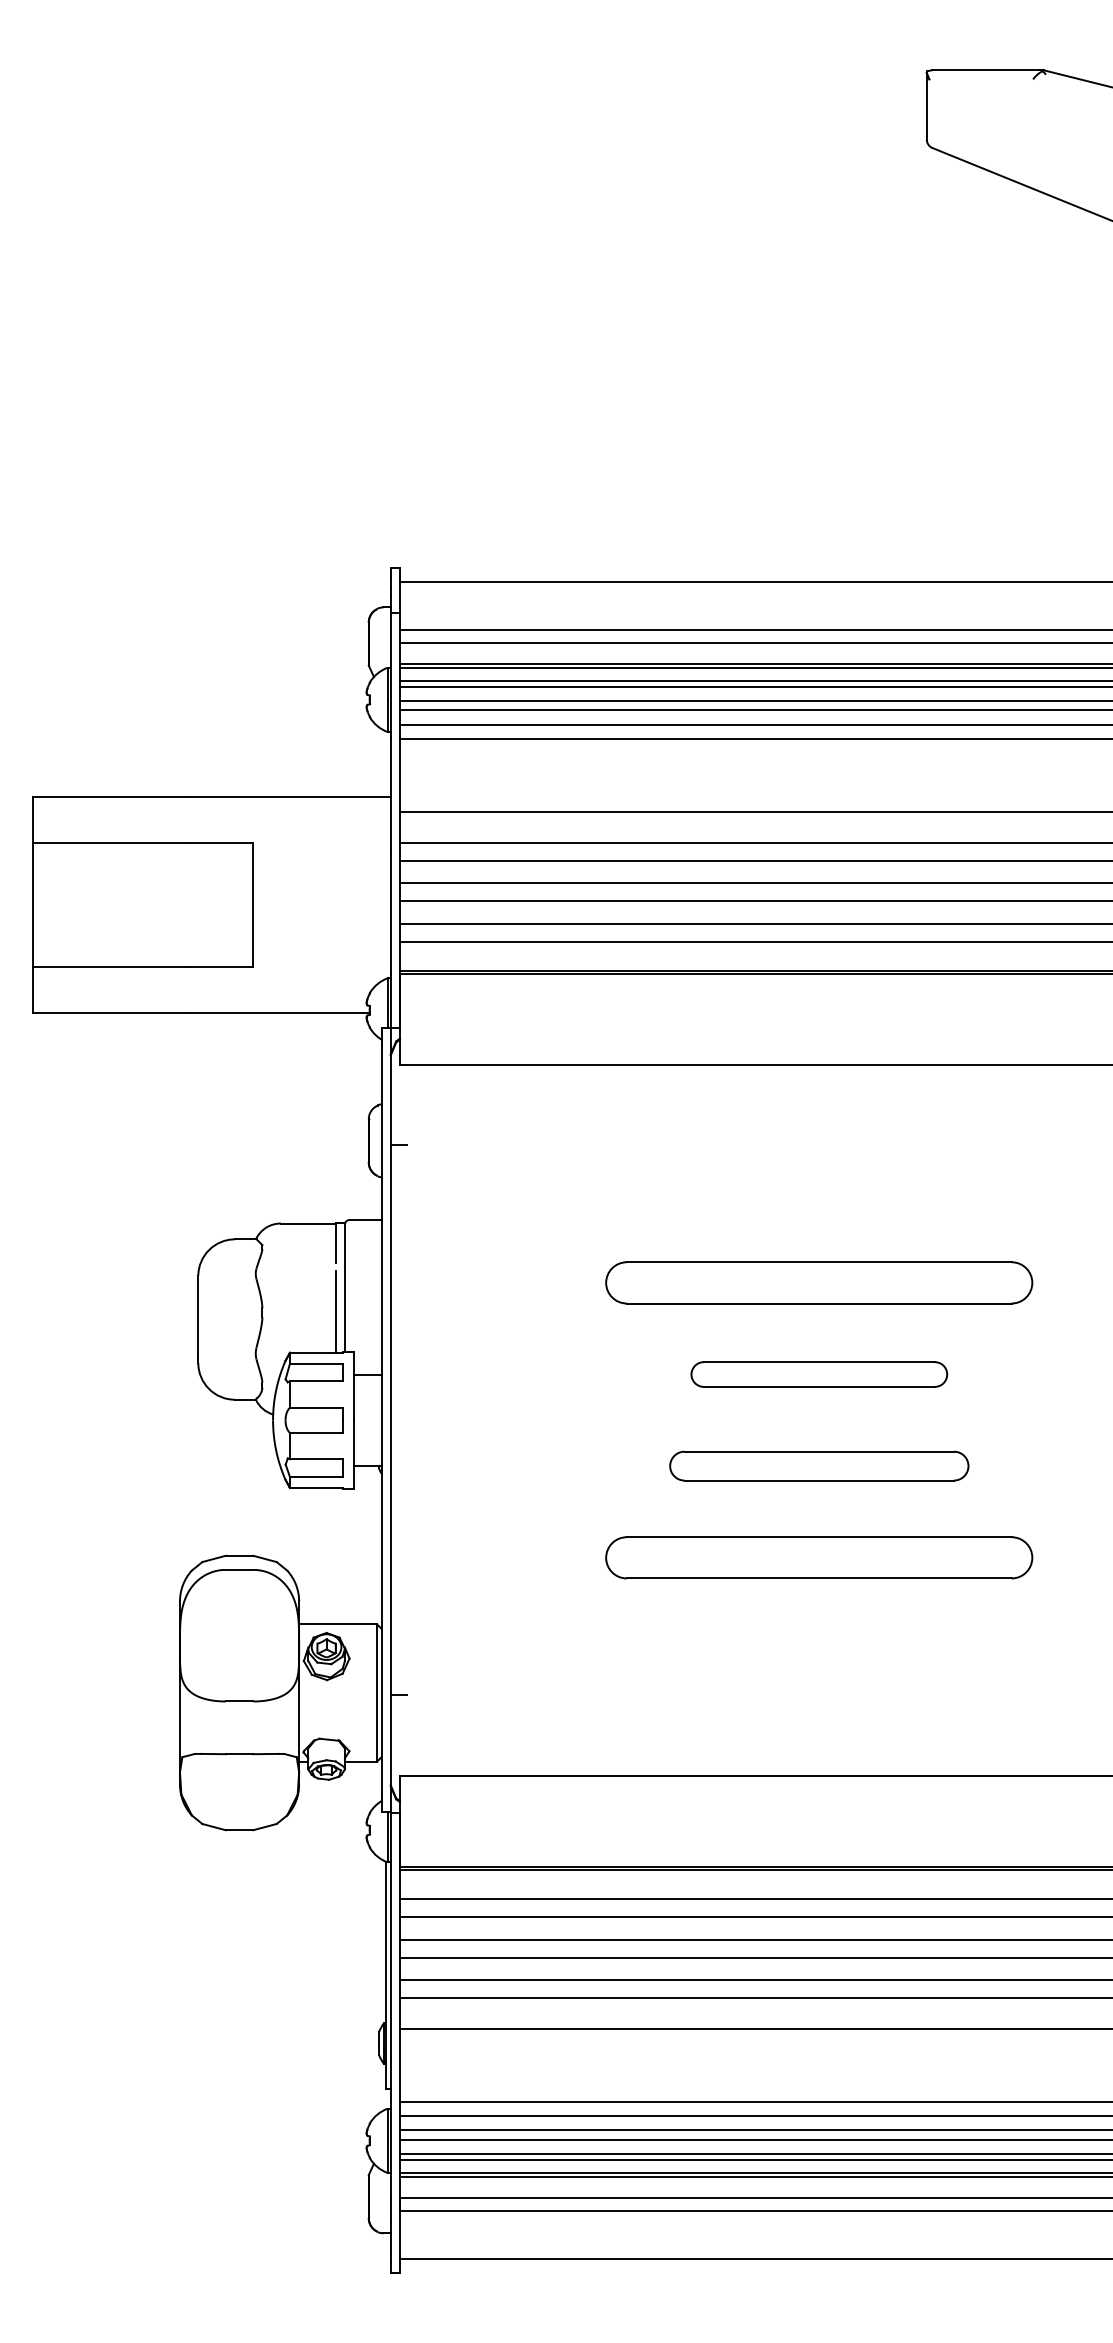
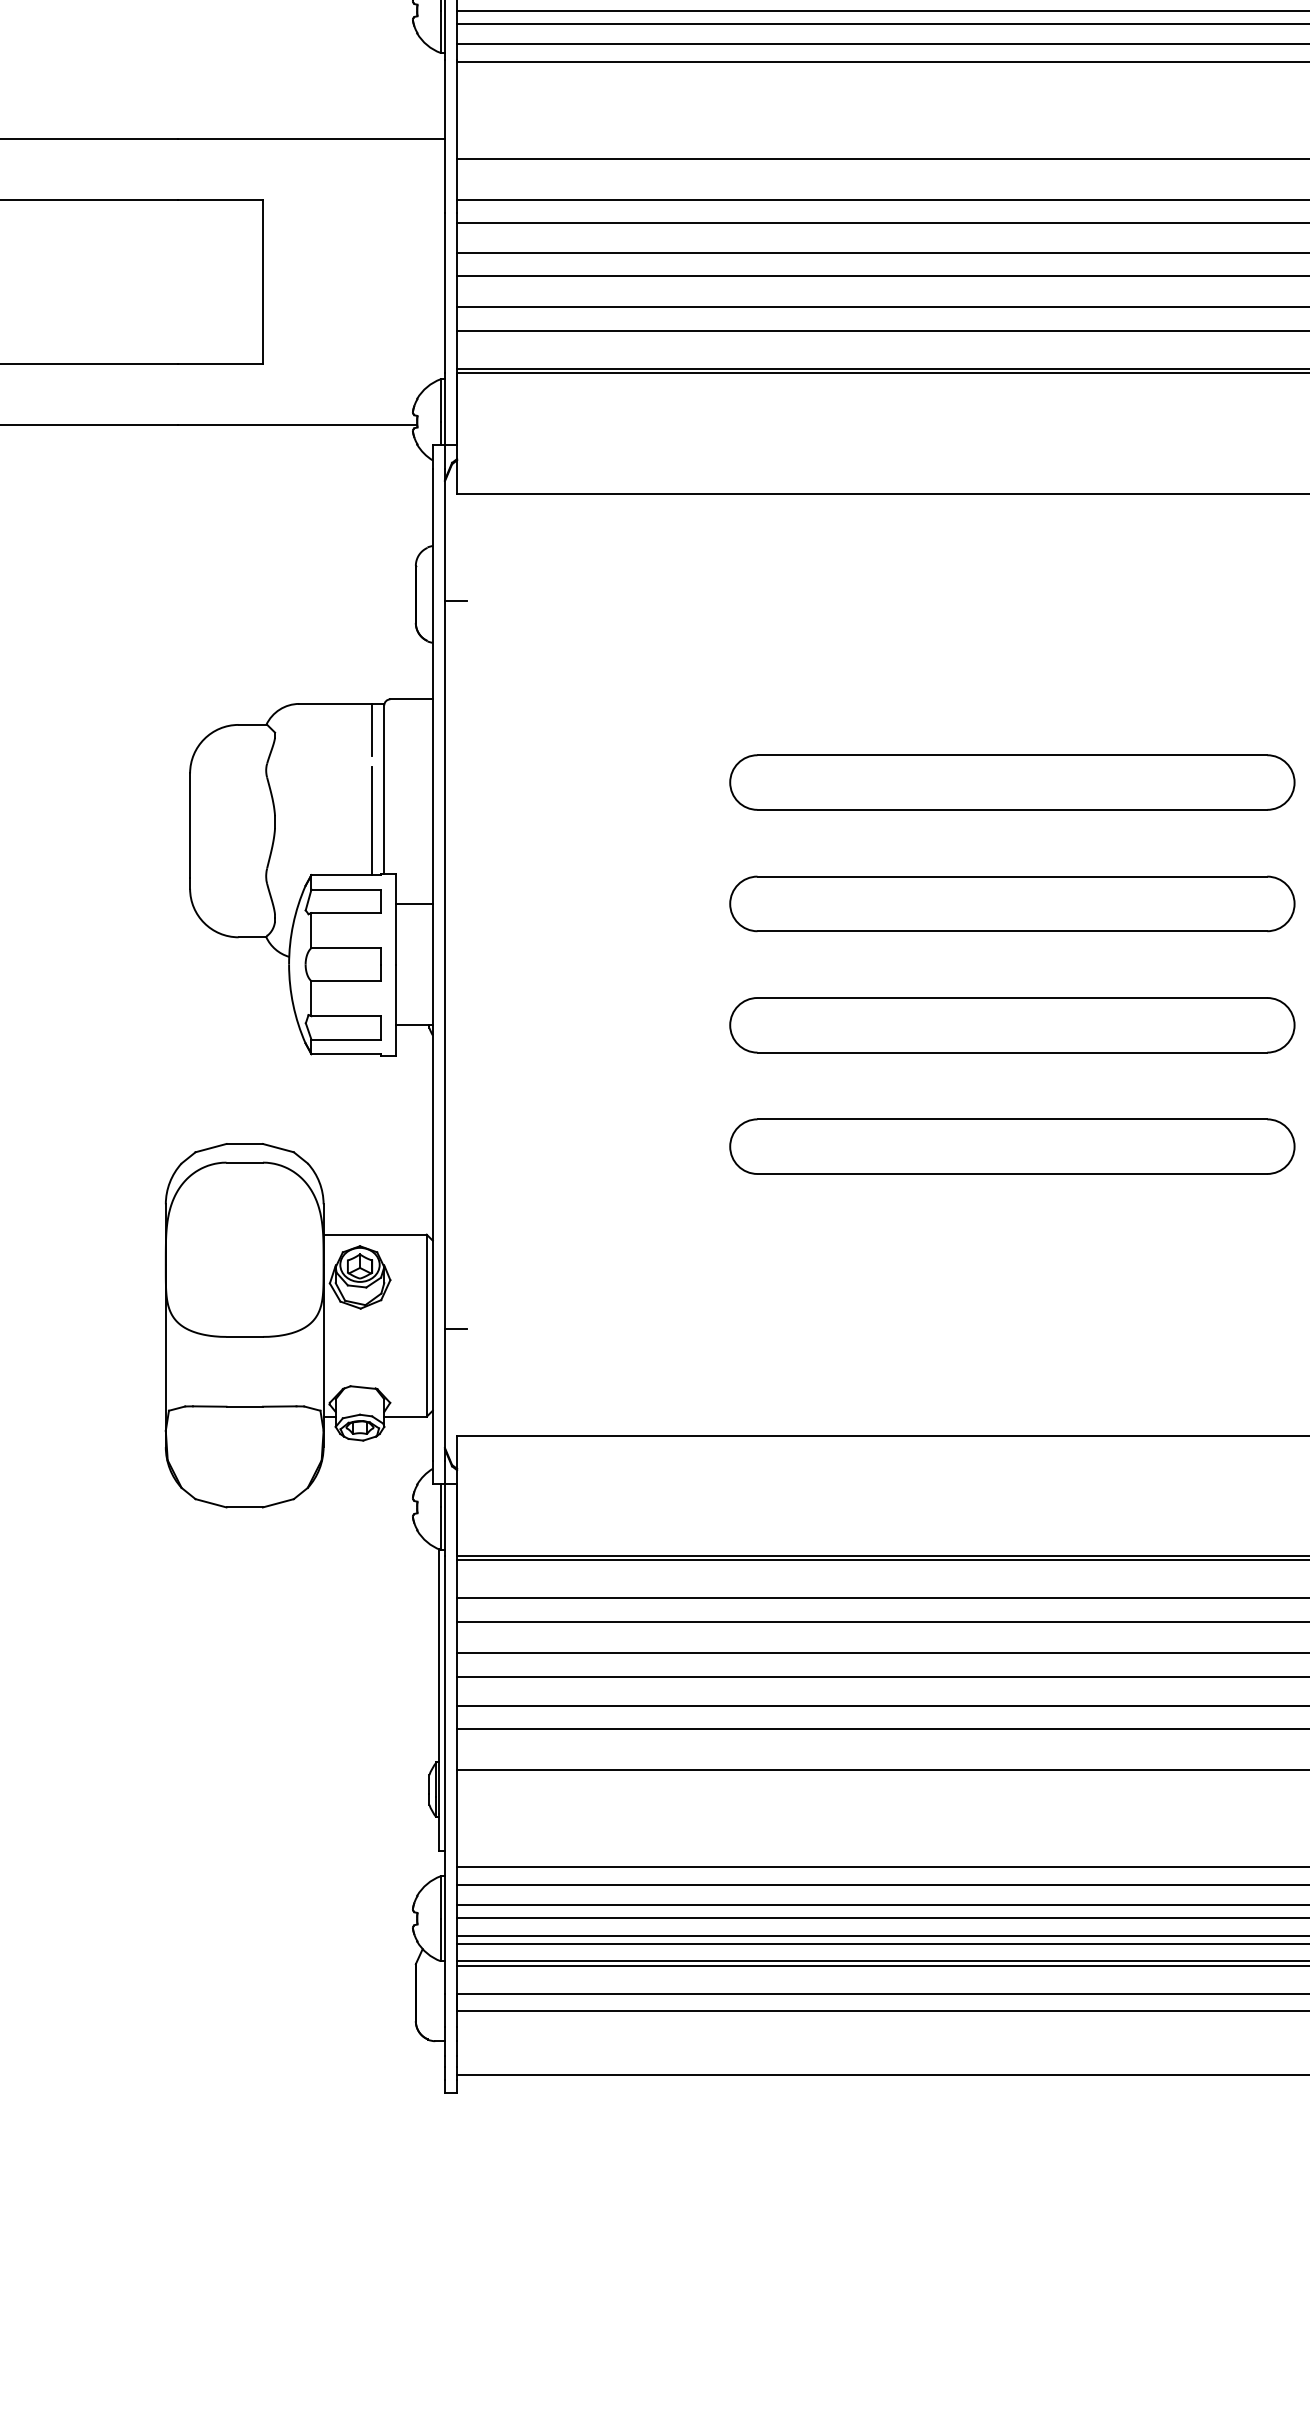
part: (819, 1374) -> (1012, 903), size x1.67
part: (819, 1465) -> (1012, 1024), size x1.43

